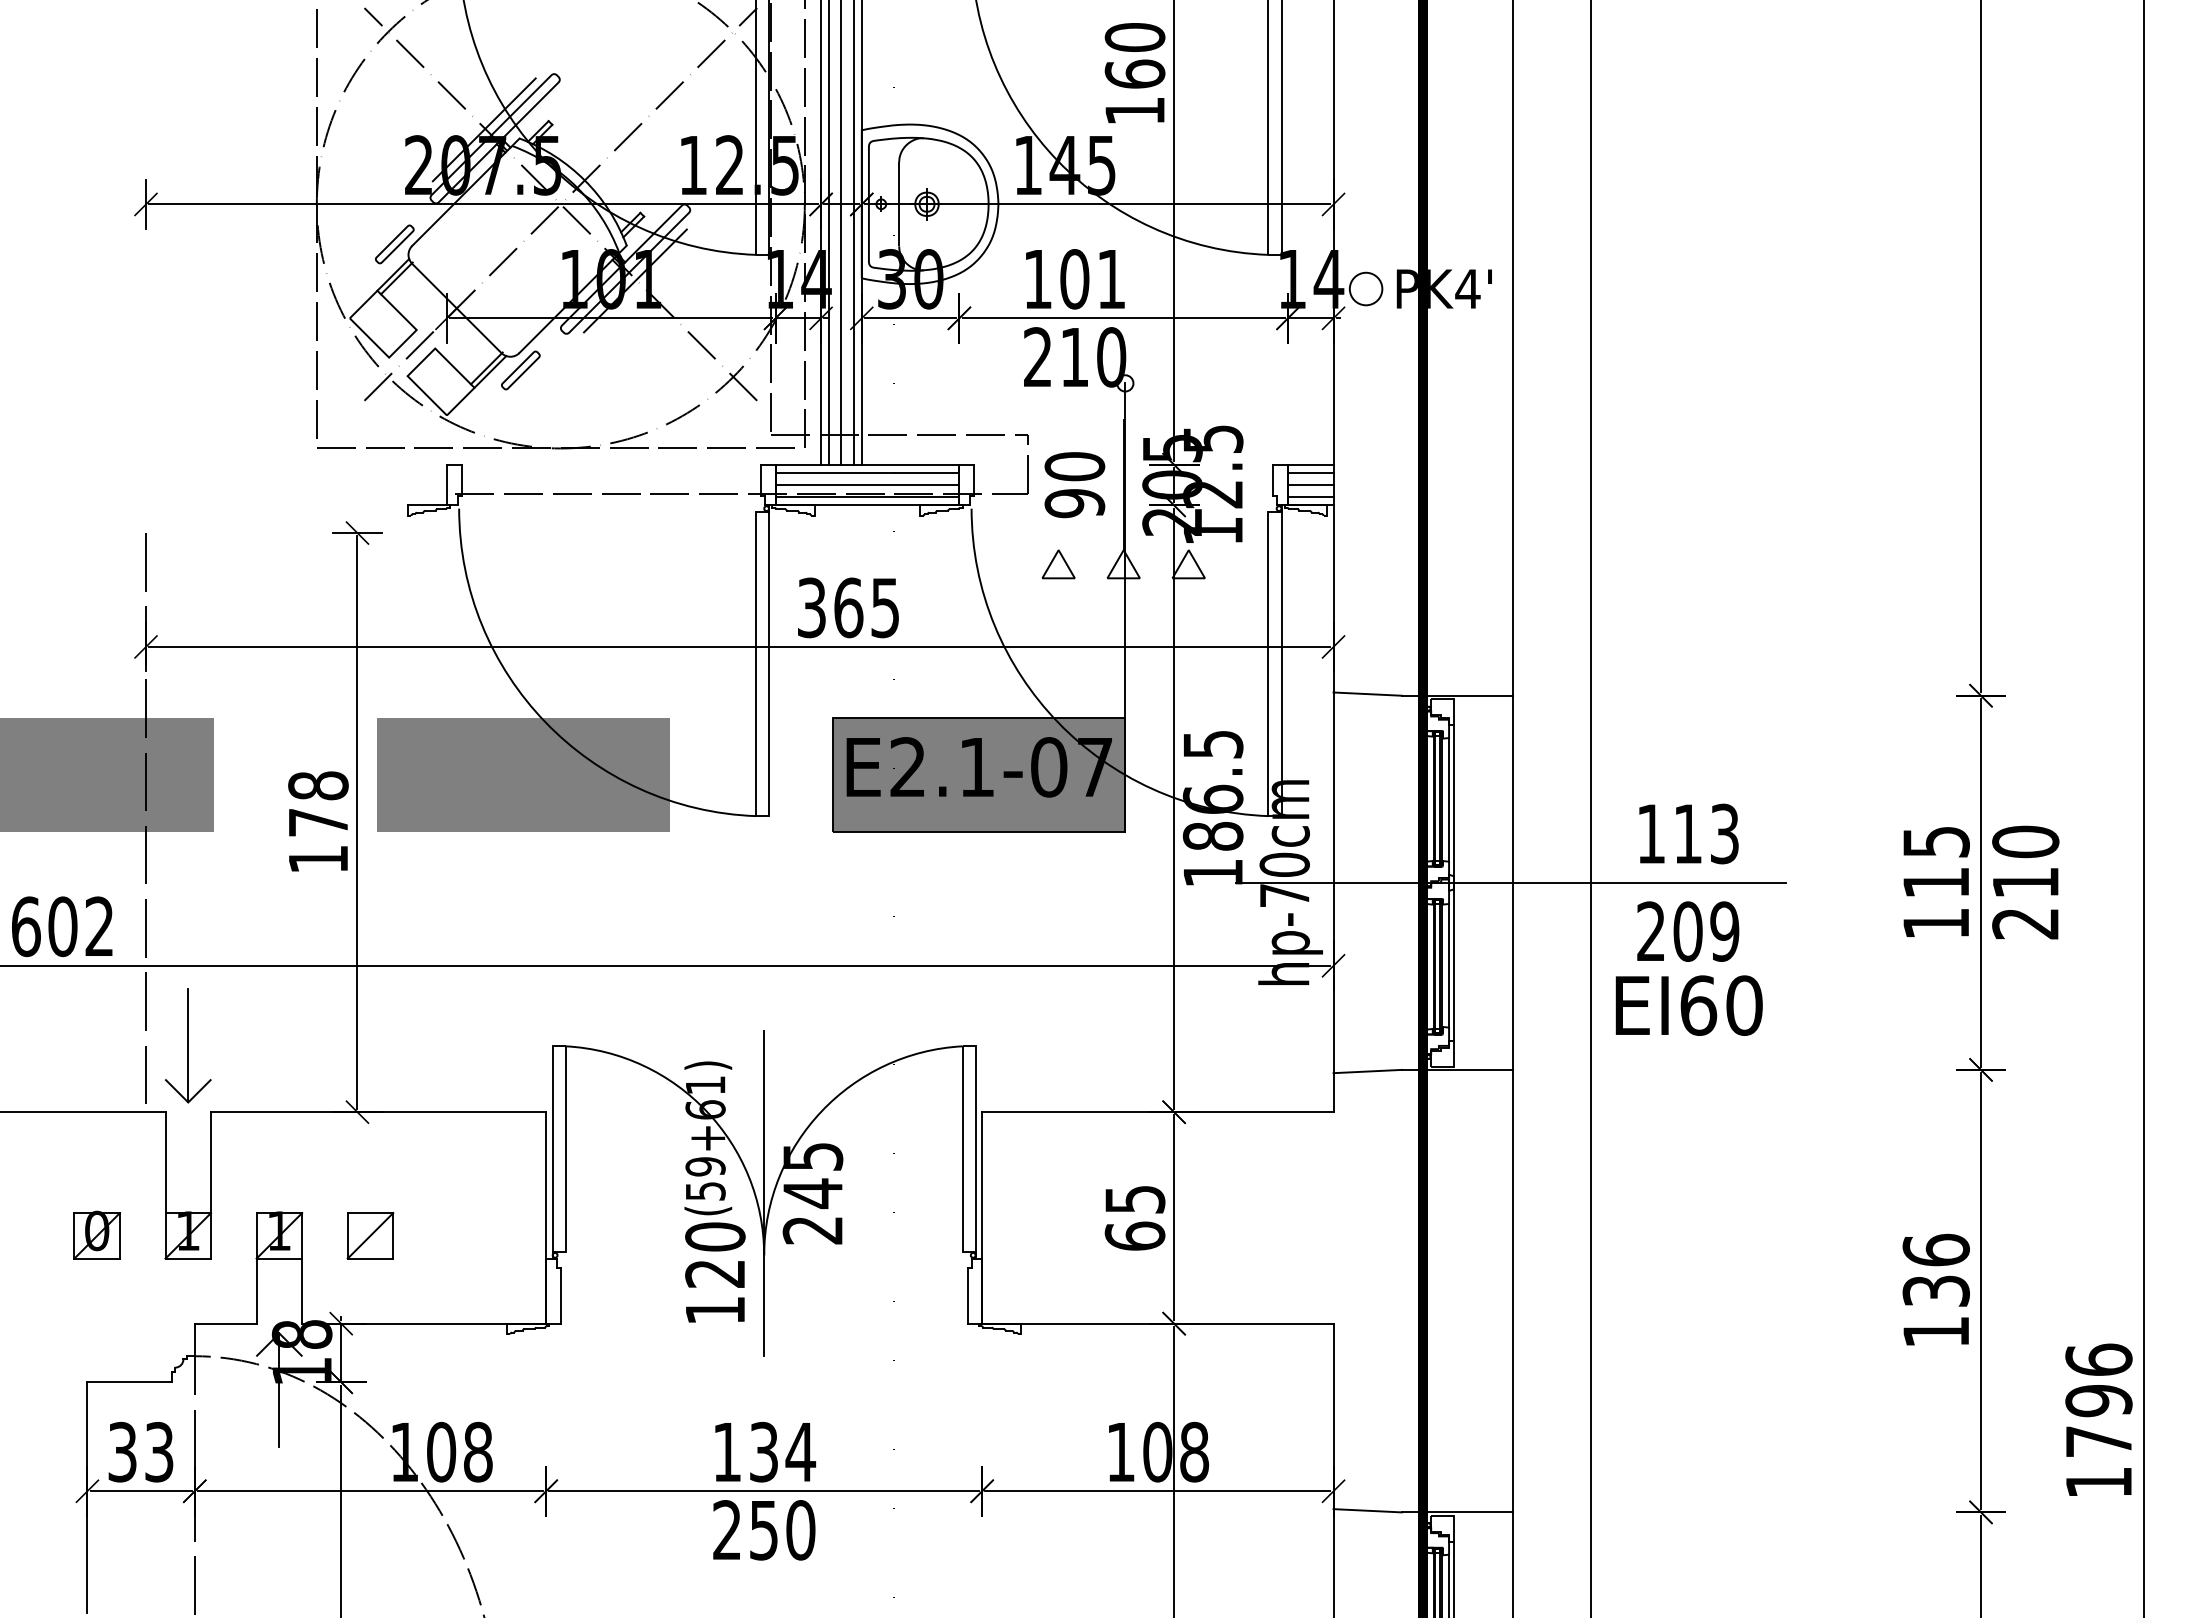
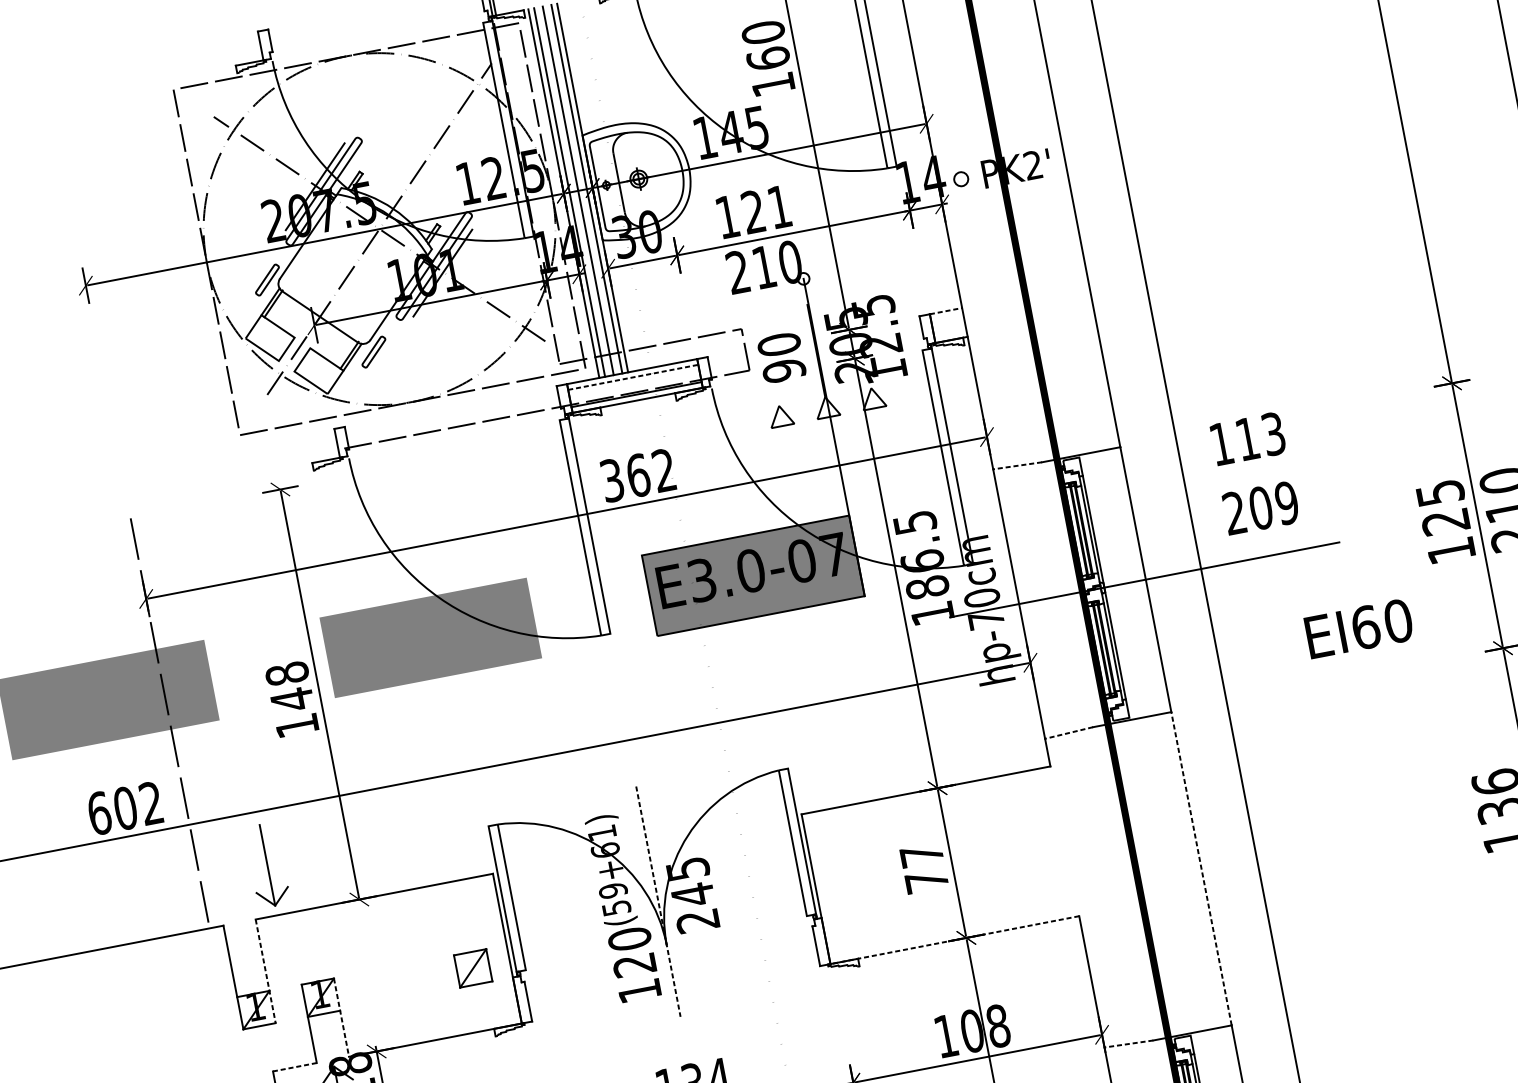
text: (1074, 279) -> (753, 212), 101 -> 121
circle: (1365, 288) -> (960, 178), size x0.6
text: (1467, 288) -> (1032, 165), PK4' -> PK2'
line: (1310, 464) -> (945, 311), solid -> dashed
line: (867, 472) -> (633, 377), solid -> dashed
line: (1310, 472) -> (946, 316), removed
line: (867, 485) -> (635, 386), removed
line: (1310, 485) -> (948, 325), removed
line: (1310, 497) -> (950, 334), removed
text: (884, 607) -> (663, 470), 365 -> 362
line: (1367, 694) -> (1017, 466), solid -> dashed
text: (942, 767) -> (726, 575), E2.1-07 -> E3.0-07
text: (318, 822) -> (292, 699), 178 -> 148
text: (1688, 882) -> (1254, 473), moved
text: (1935, 883) -> (1445, 522), 115 -> 125
text: (1688, 1005) -> (1358, 628), moved
part: (188, 1045) -> (267, 865), moved
line: (1367, 1071) -> (1068, 733), solid -> dashed
line: (211, 1185) -> (266, 971), solid -> dashed
line: (764, 1193) -> (658, 901), solid -> dashed
text: (1134, 1218) -> (923, 868), 65 -> 77
part: (96, 1234) -> (191, 1021), removed
part: (370, 1235) -> (473, 968), moved
line: (302, 1268) -> (341, 1017), solid -> dashed
line: (1512, 1290) -> (1201, 868), solid -> dashed
line: (225, 1323) -> (294, 1067), solid -> dashed
line: (1157, 1323) -> (954, 940), solid -> dashed
line: (1367, 1510) -> (1128, 1043), solid -> dashed

